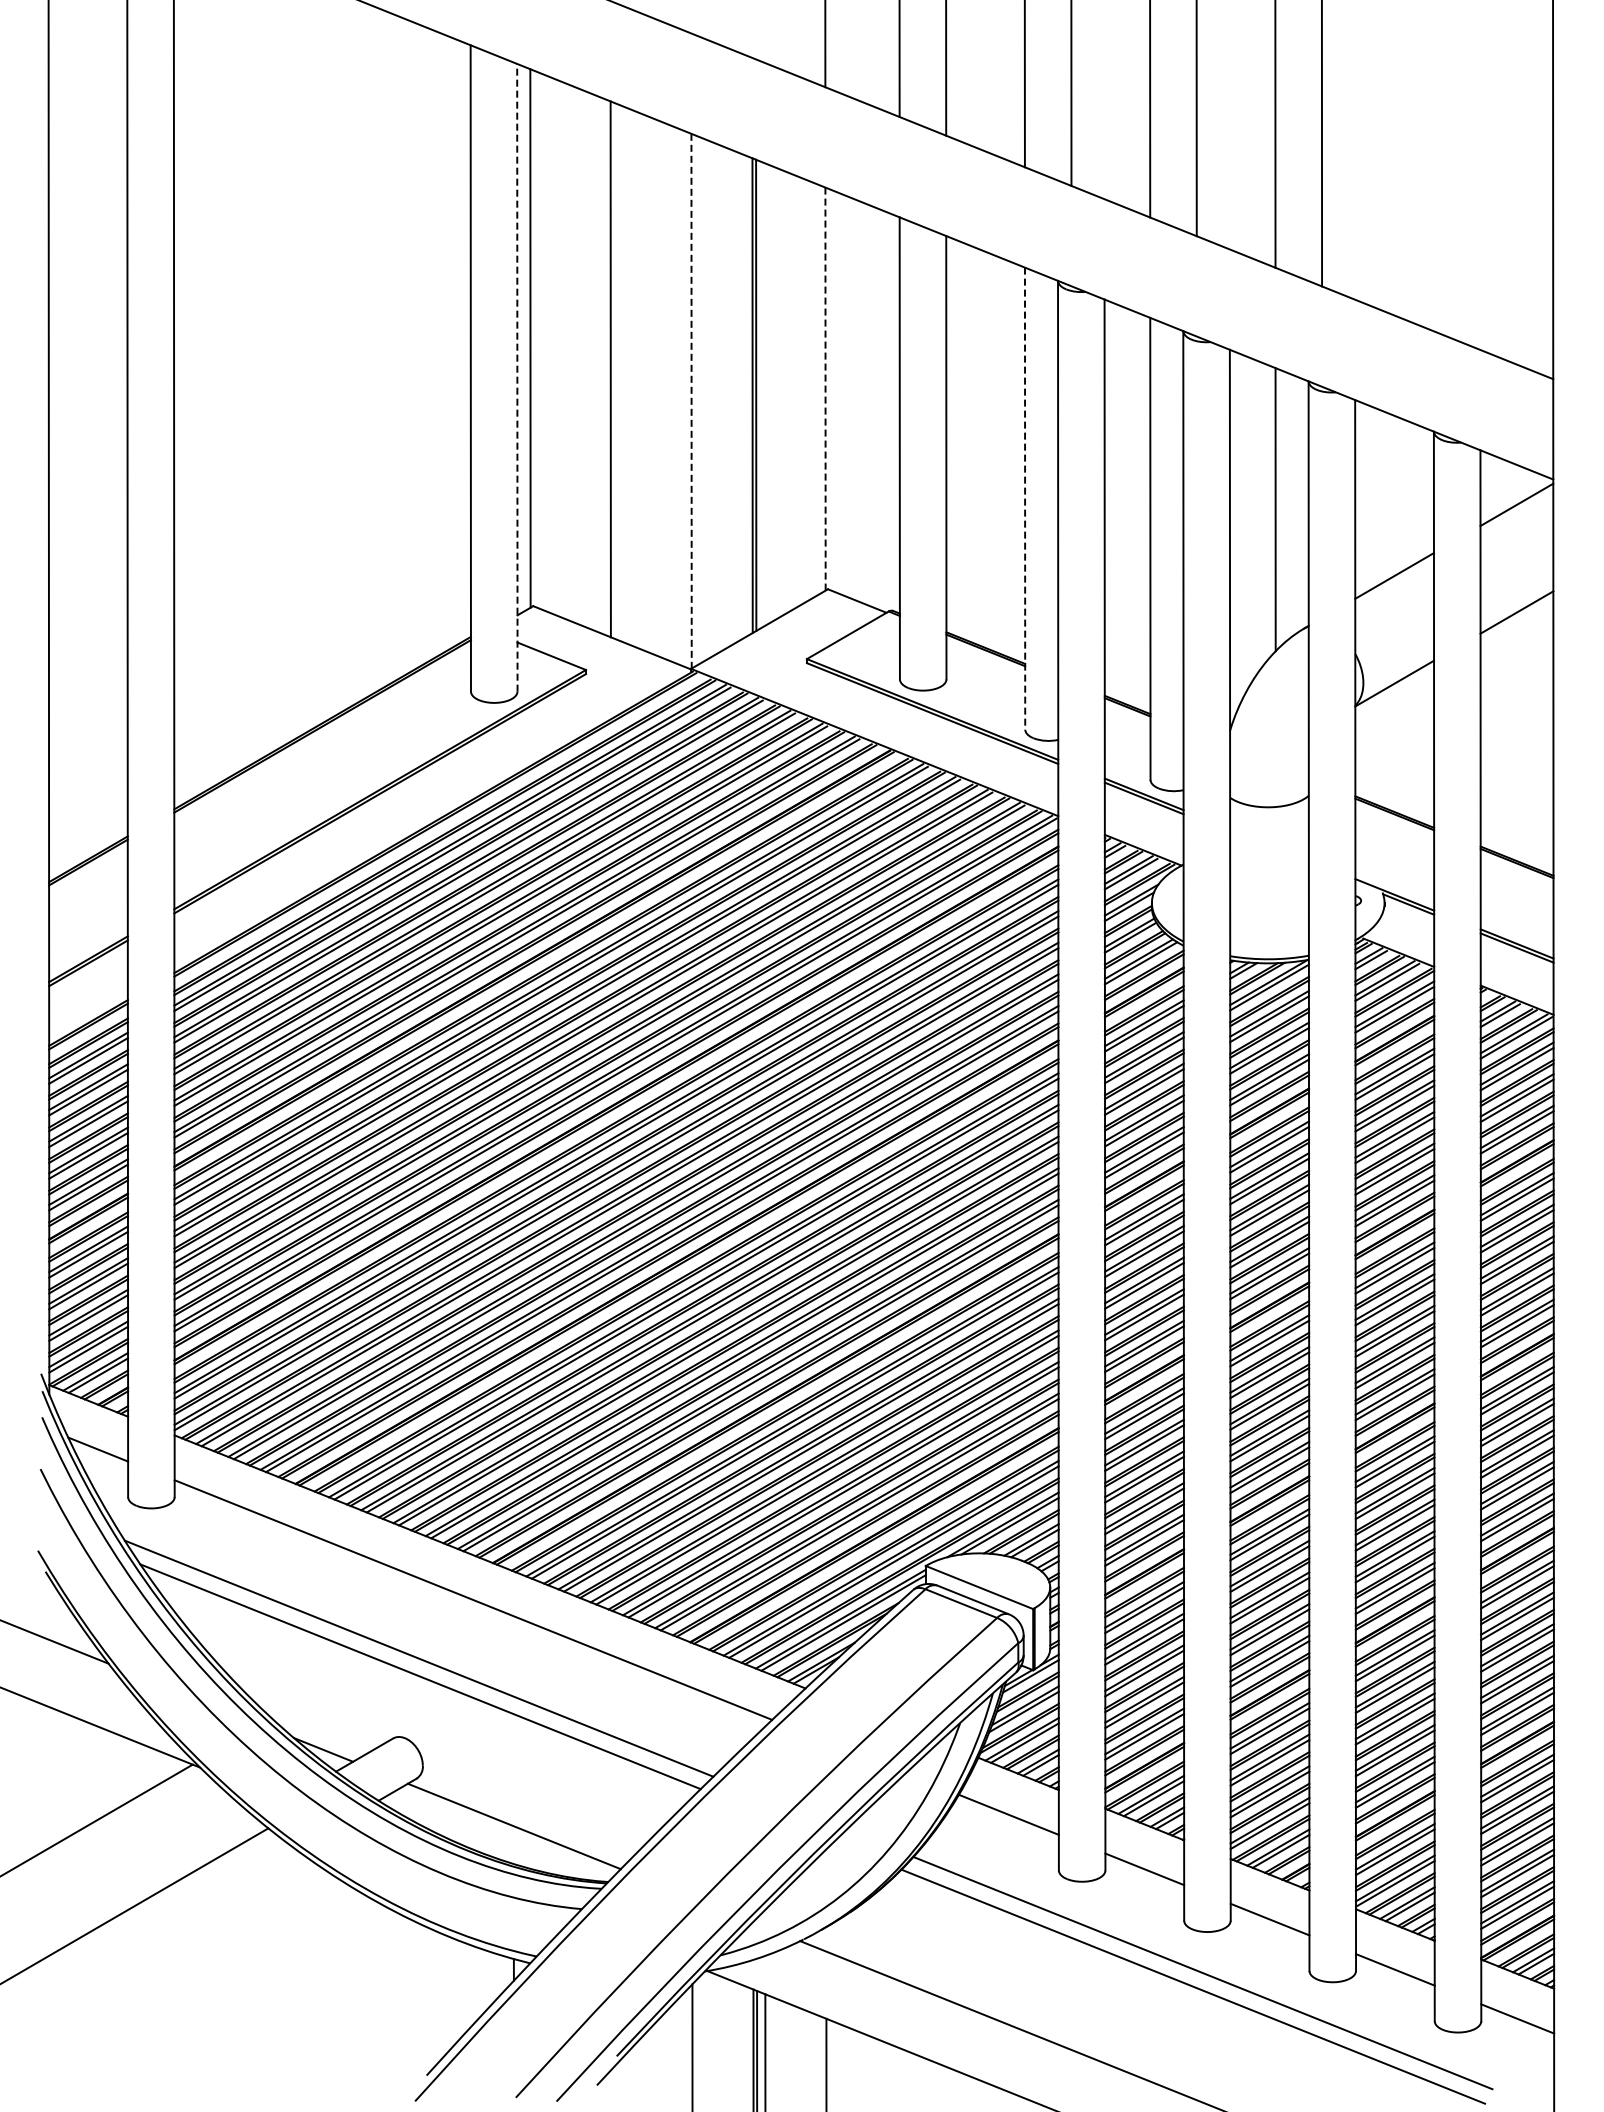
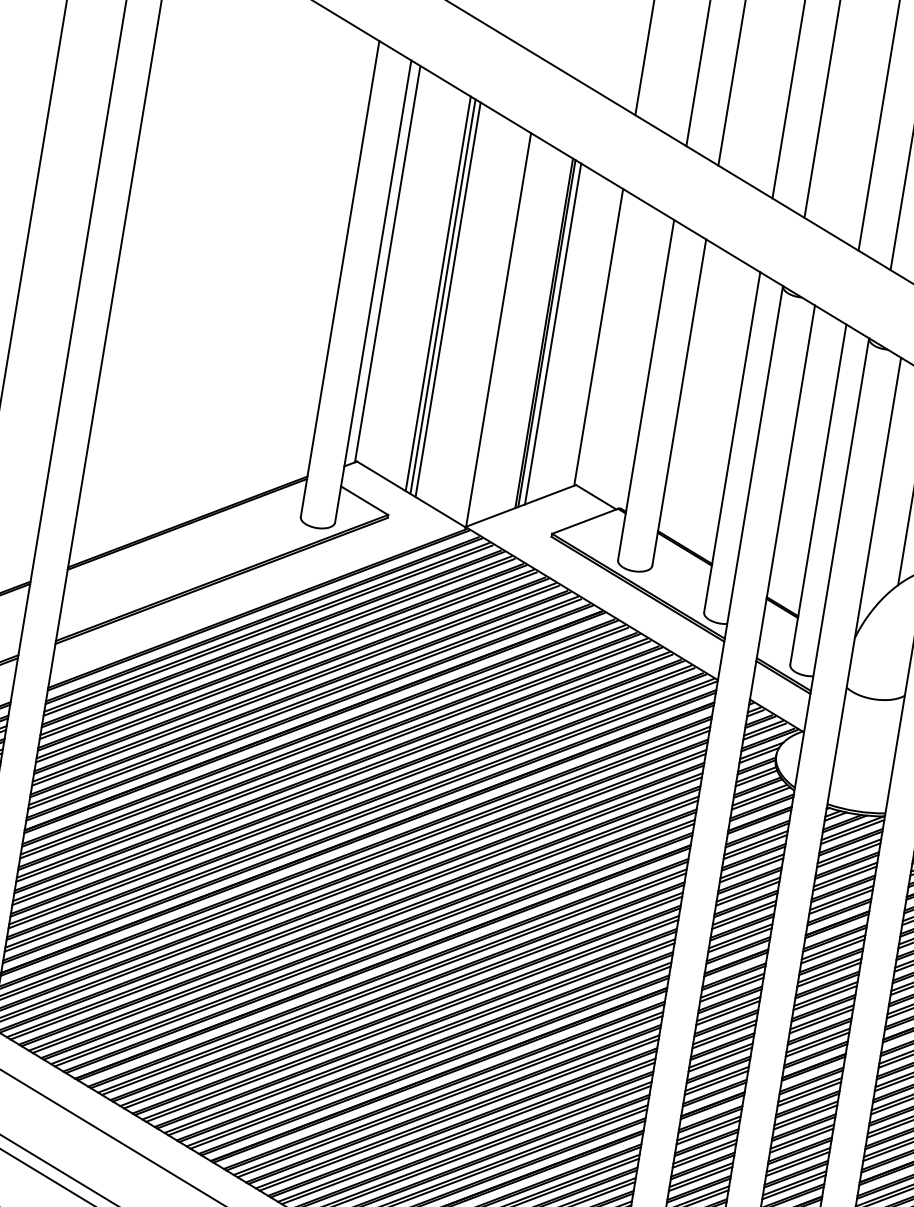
line: (603, 366) -> (438, 293), added
line: (618, 372) -> (448, 299), added
line: (517, 377) -> (373, 291), dashed -> solid
line: (825, 389) -> (598, 337), dashed -> solid
line: (764, 394) -> (553, 333), added
line: (691, 401) -> (498, 330), dashed -> solid
line: (1025, 499) -> (732, 443), dashed -> solid

